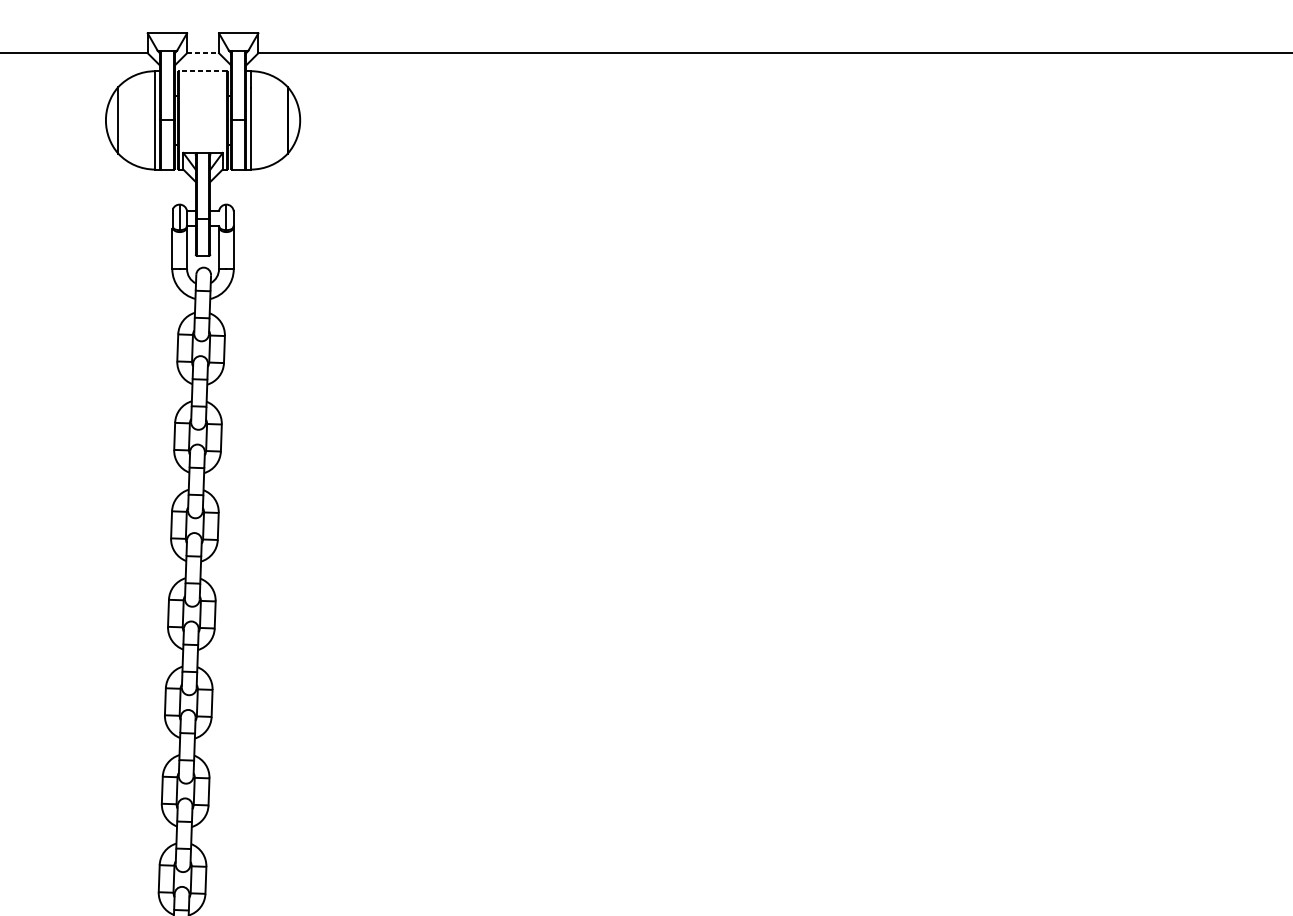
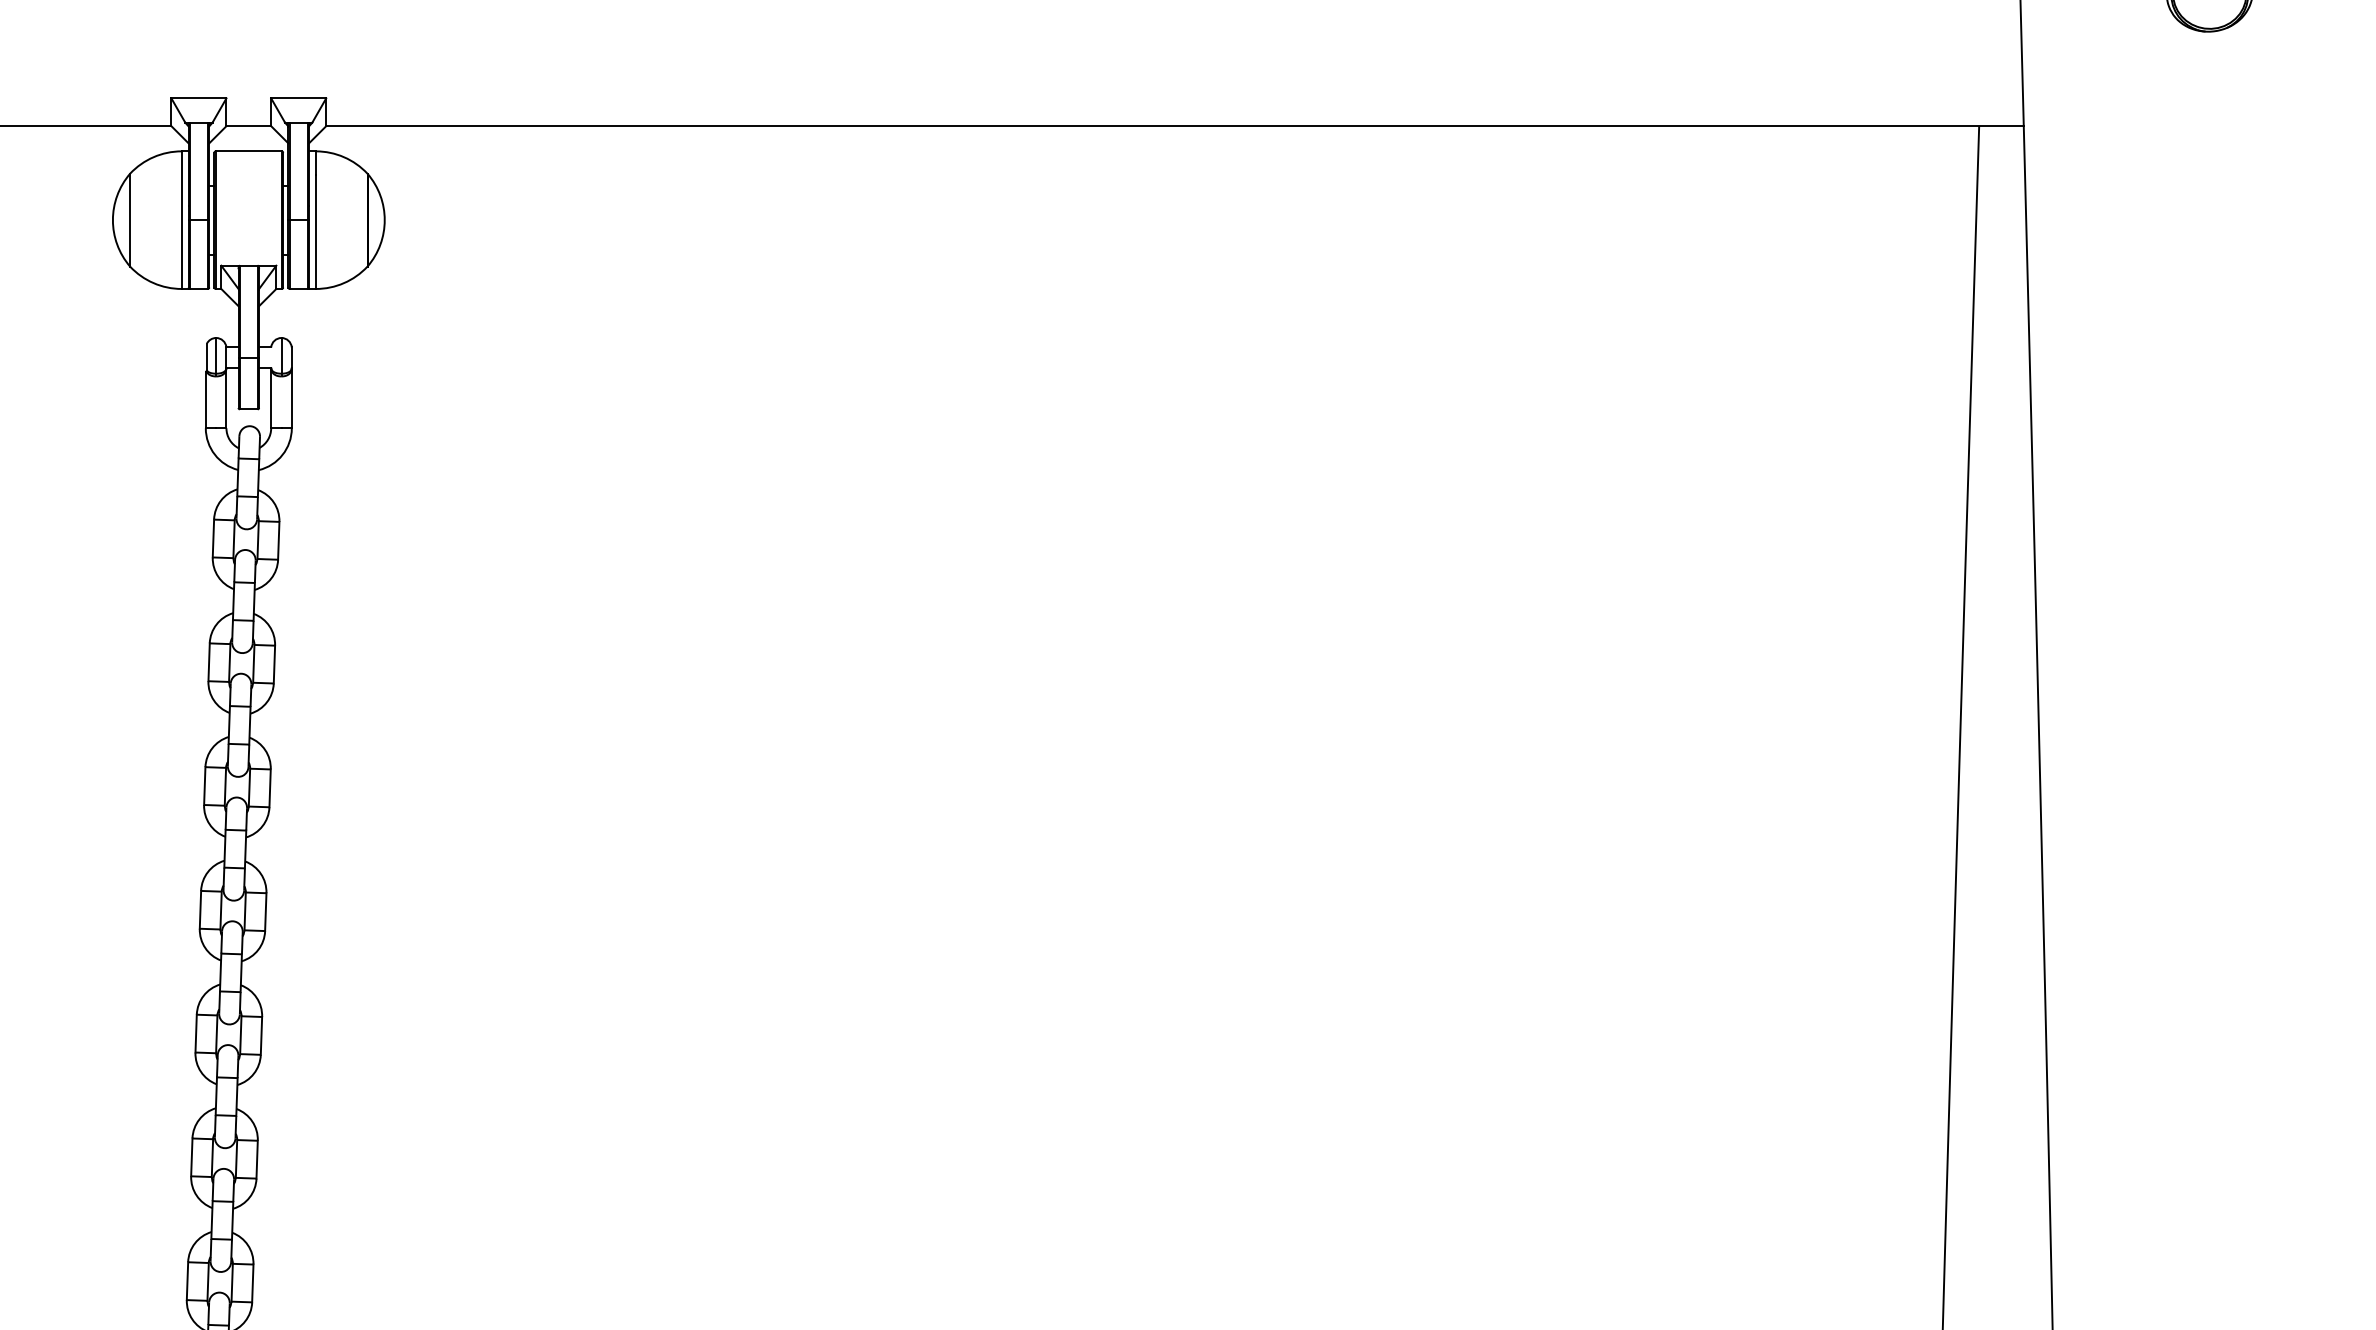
line: (203, 53) -> (249, 126), dashed -> solid
line: (202, 71) -> (248, 151), dashed -> solid

